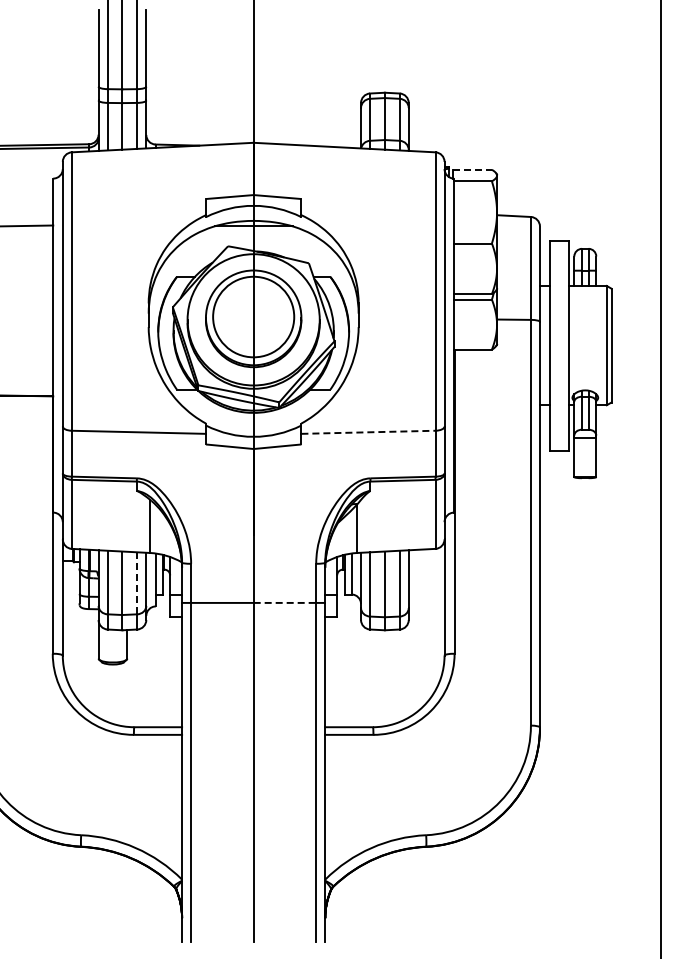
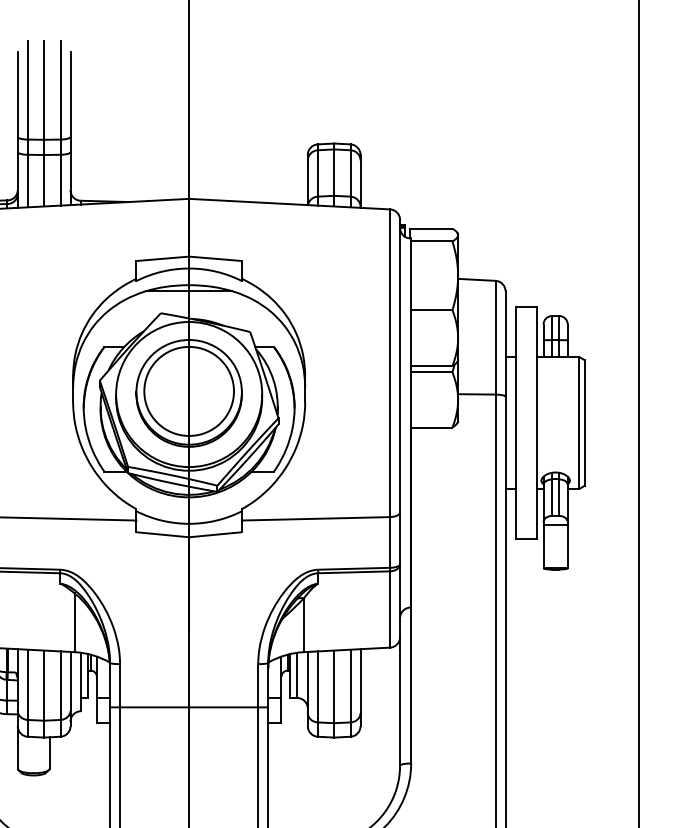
line: (473, 169) -> (432, 228), dashed -> solid
line: (368, 432) -> (316, 519), dashed -> solid
line: (137, 583) -> (60, 685), dashed -> solid
line: (285, 602) -> (224, 706), dashed -> solid

